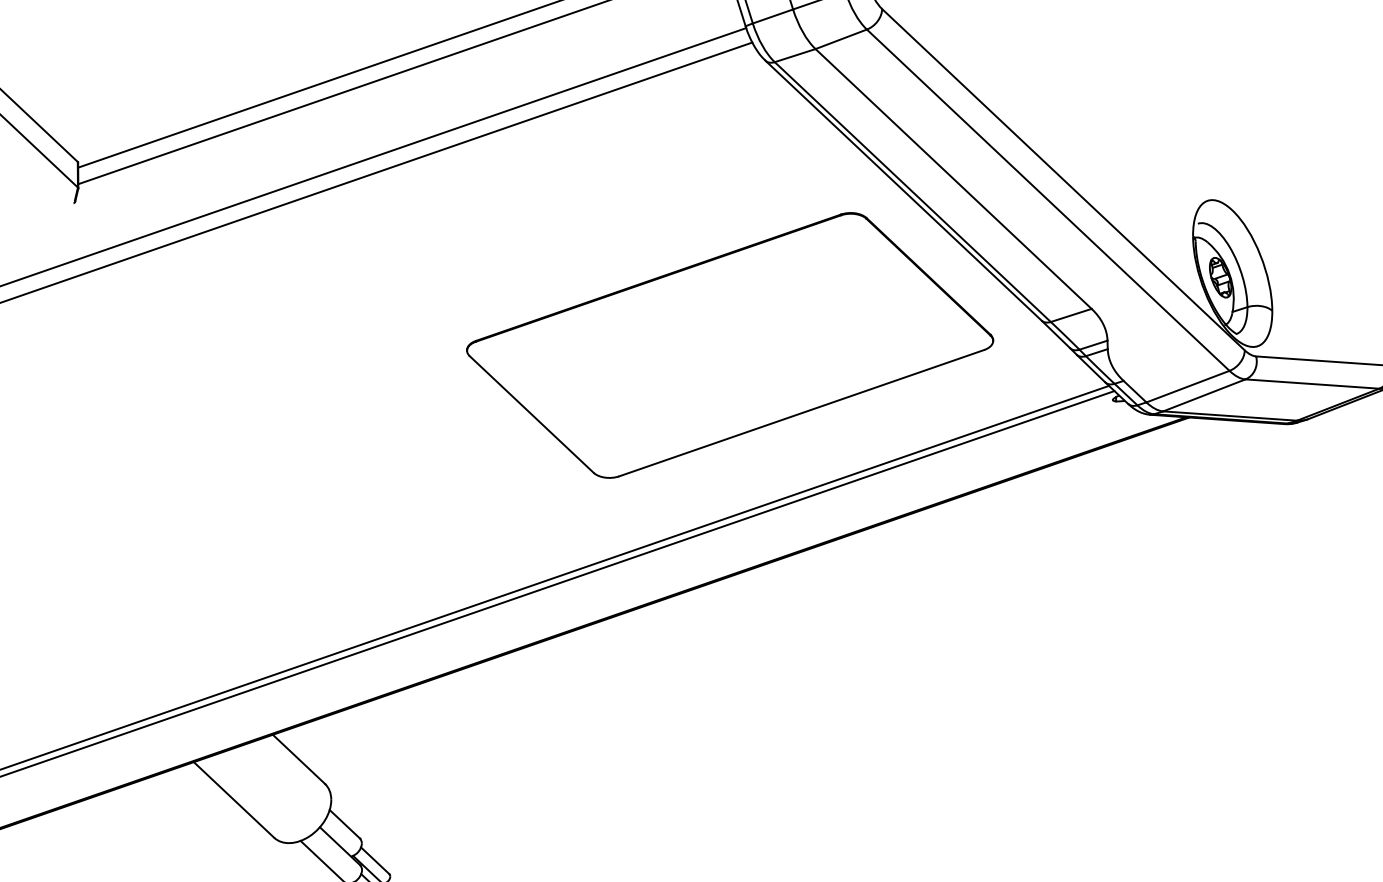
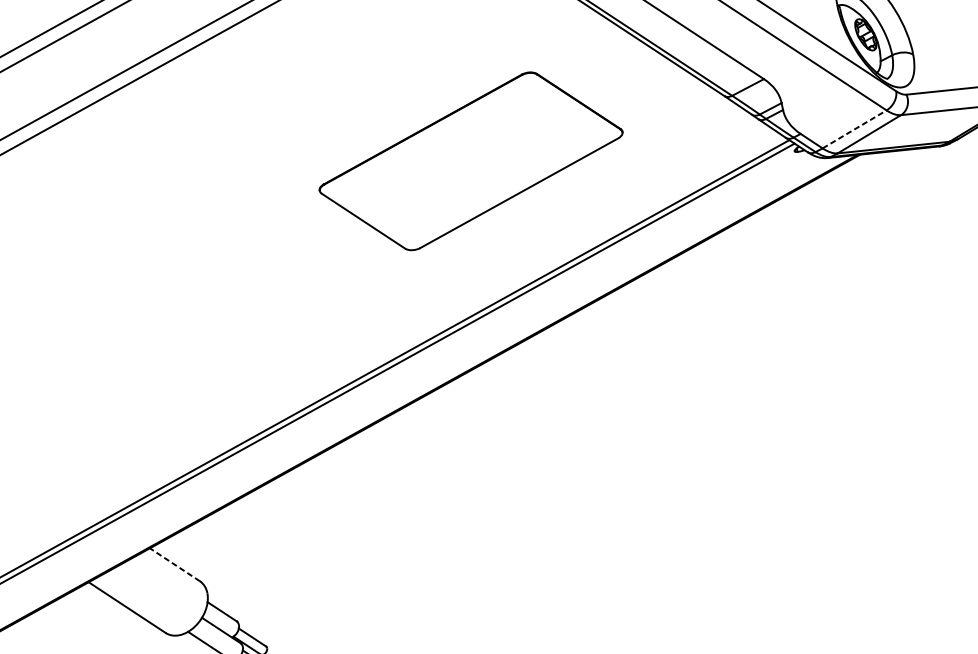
part: (730, 345) -> (471, 161), size x0.7
line: (1188, 386) -> (855, 129), solid -> dashed
line: (298, 759) -> (174, 564), solid -> dashed

